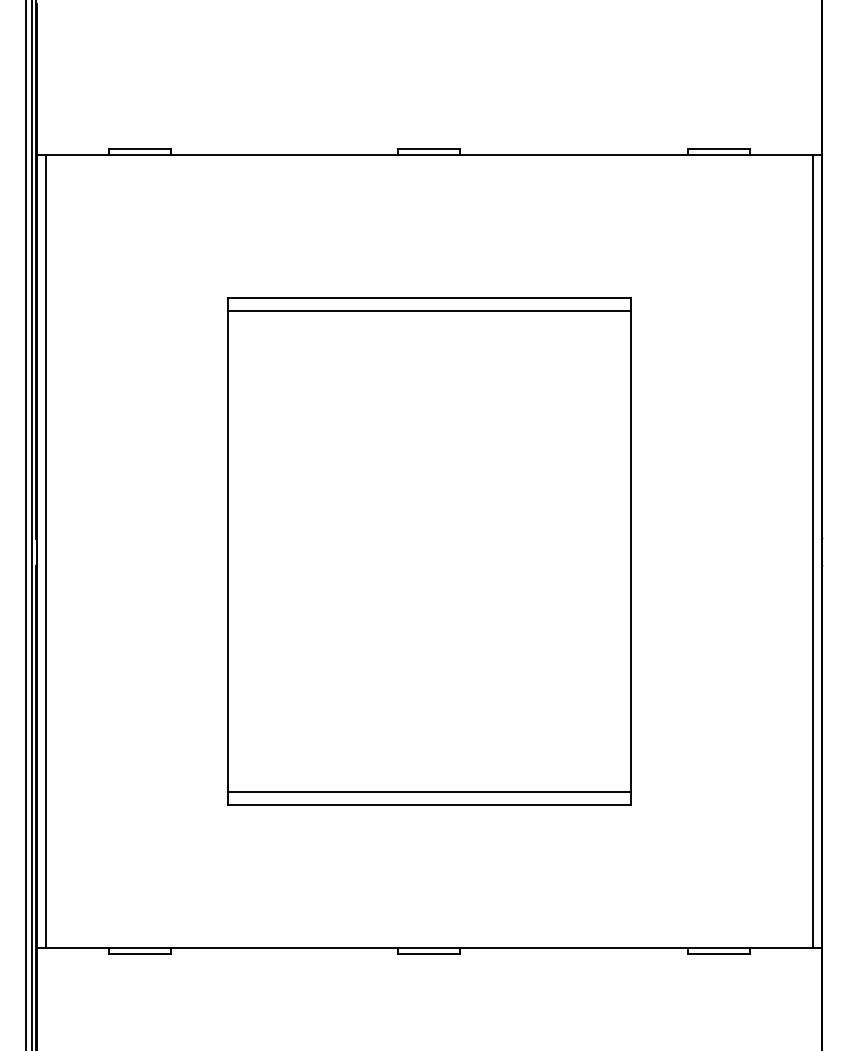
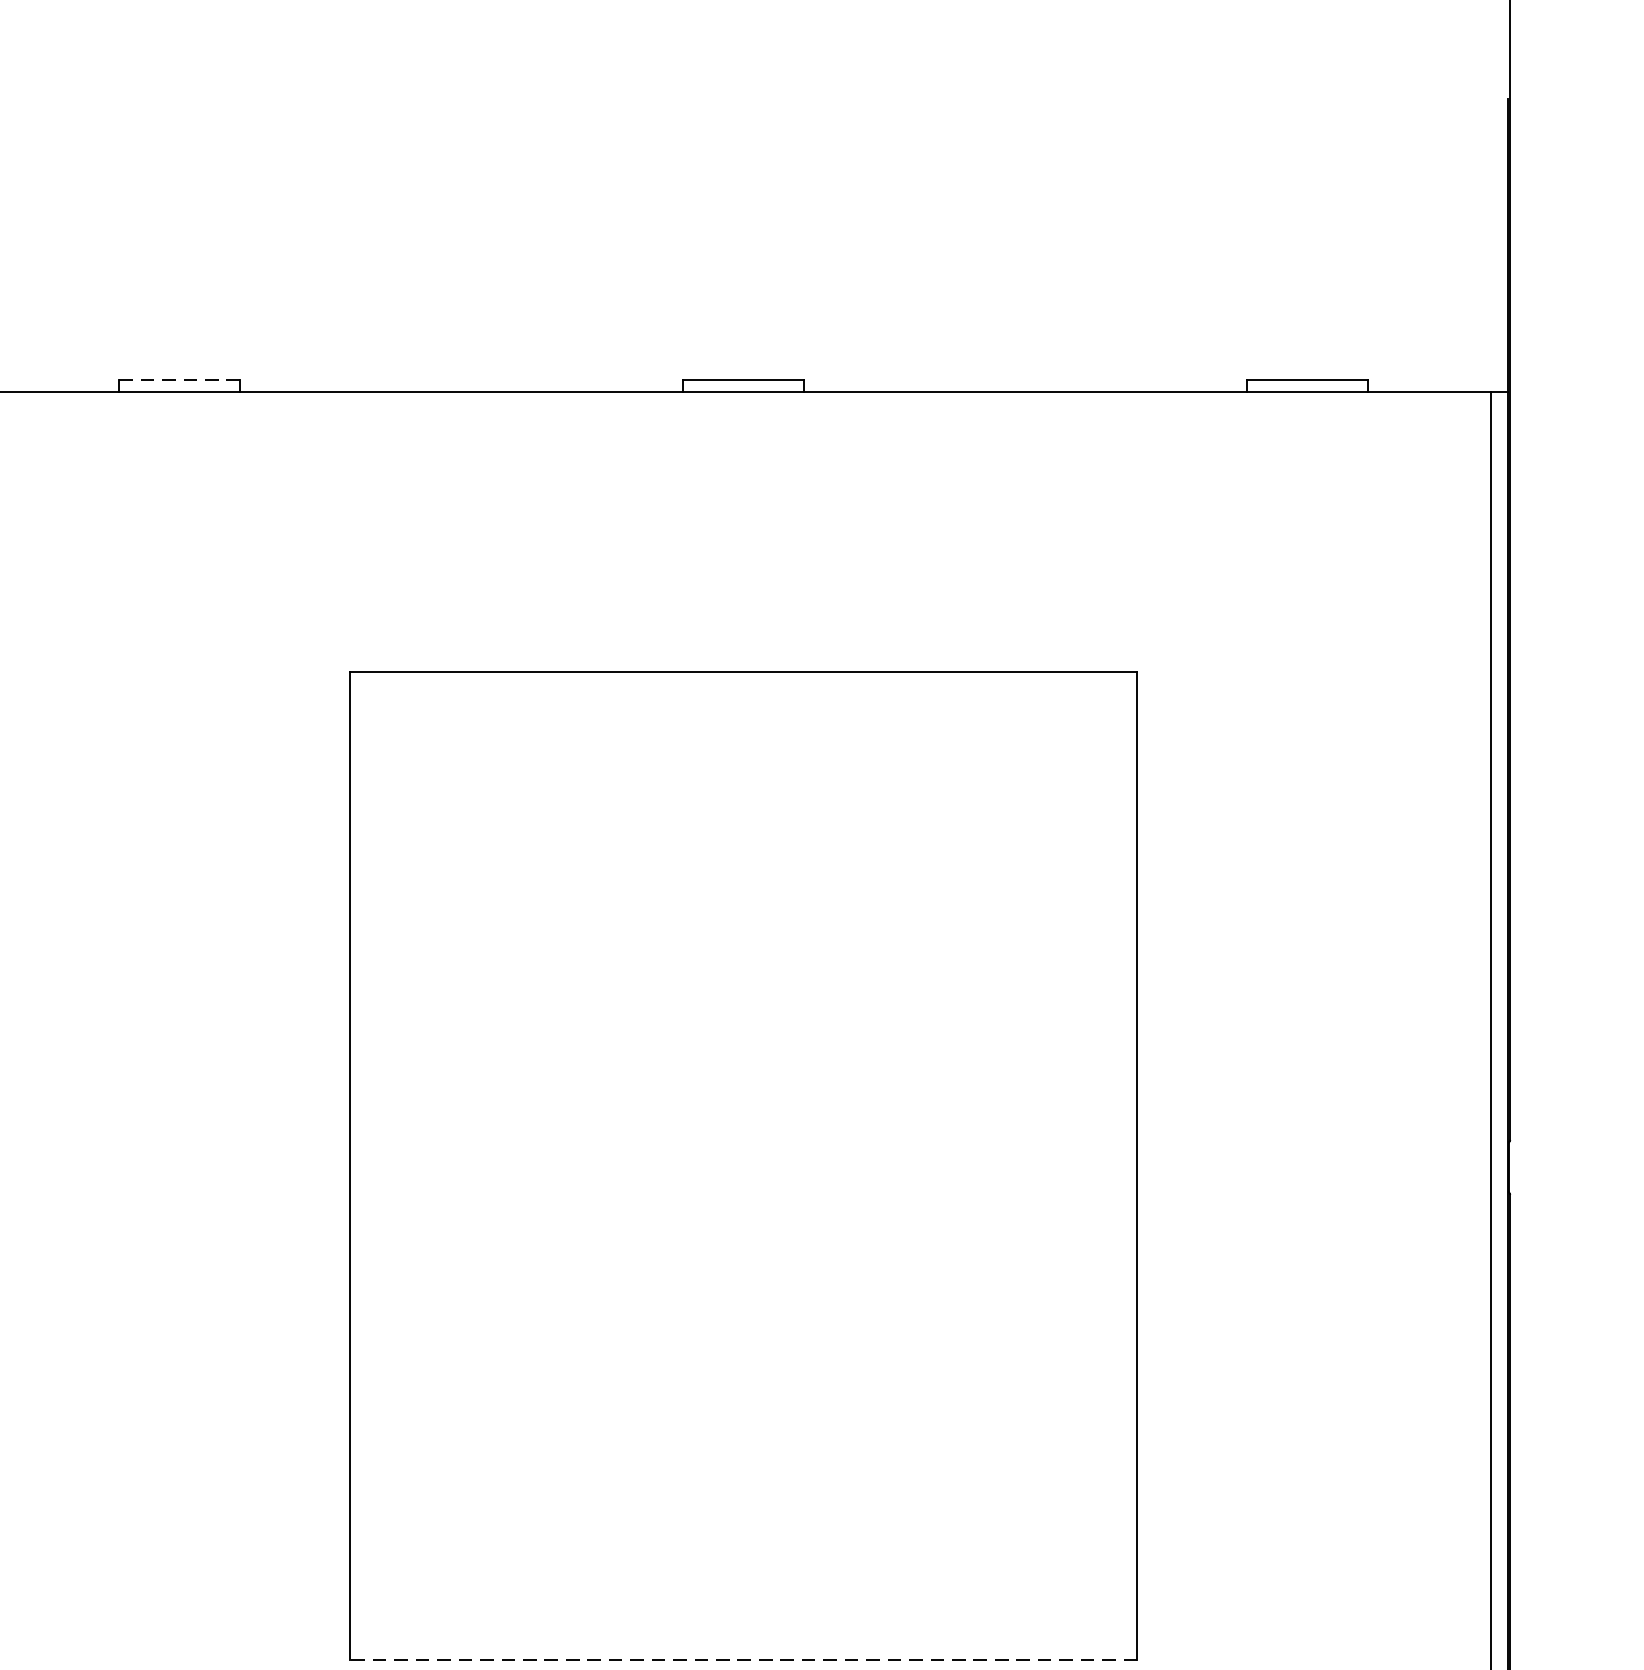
line: (139, 148) -> (178, 380), solid -> dashed
line: (429, 310) -> (744, 696), removed
line: (429, 792) -> (744, 1636), removed
line: (429, 804) -> (744, 1659), solid -> dashed

